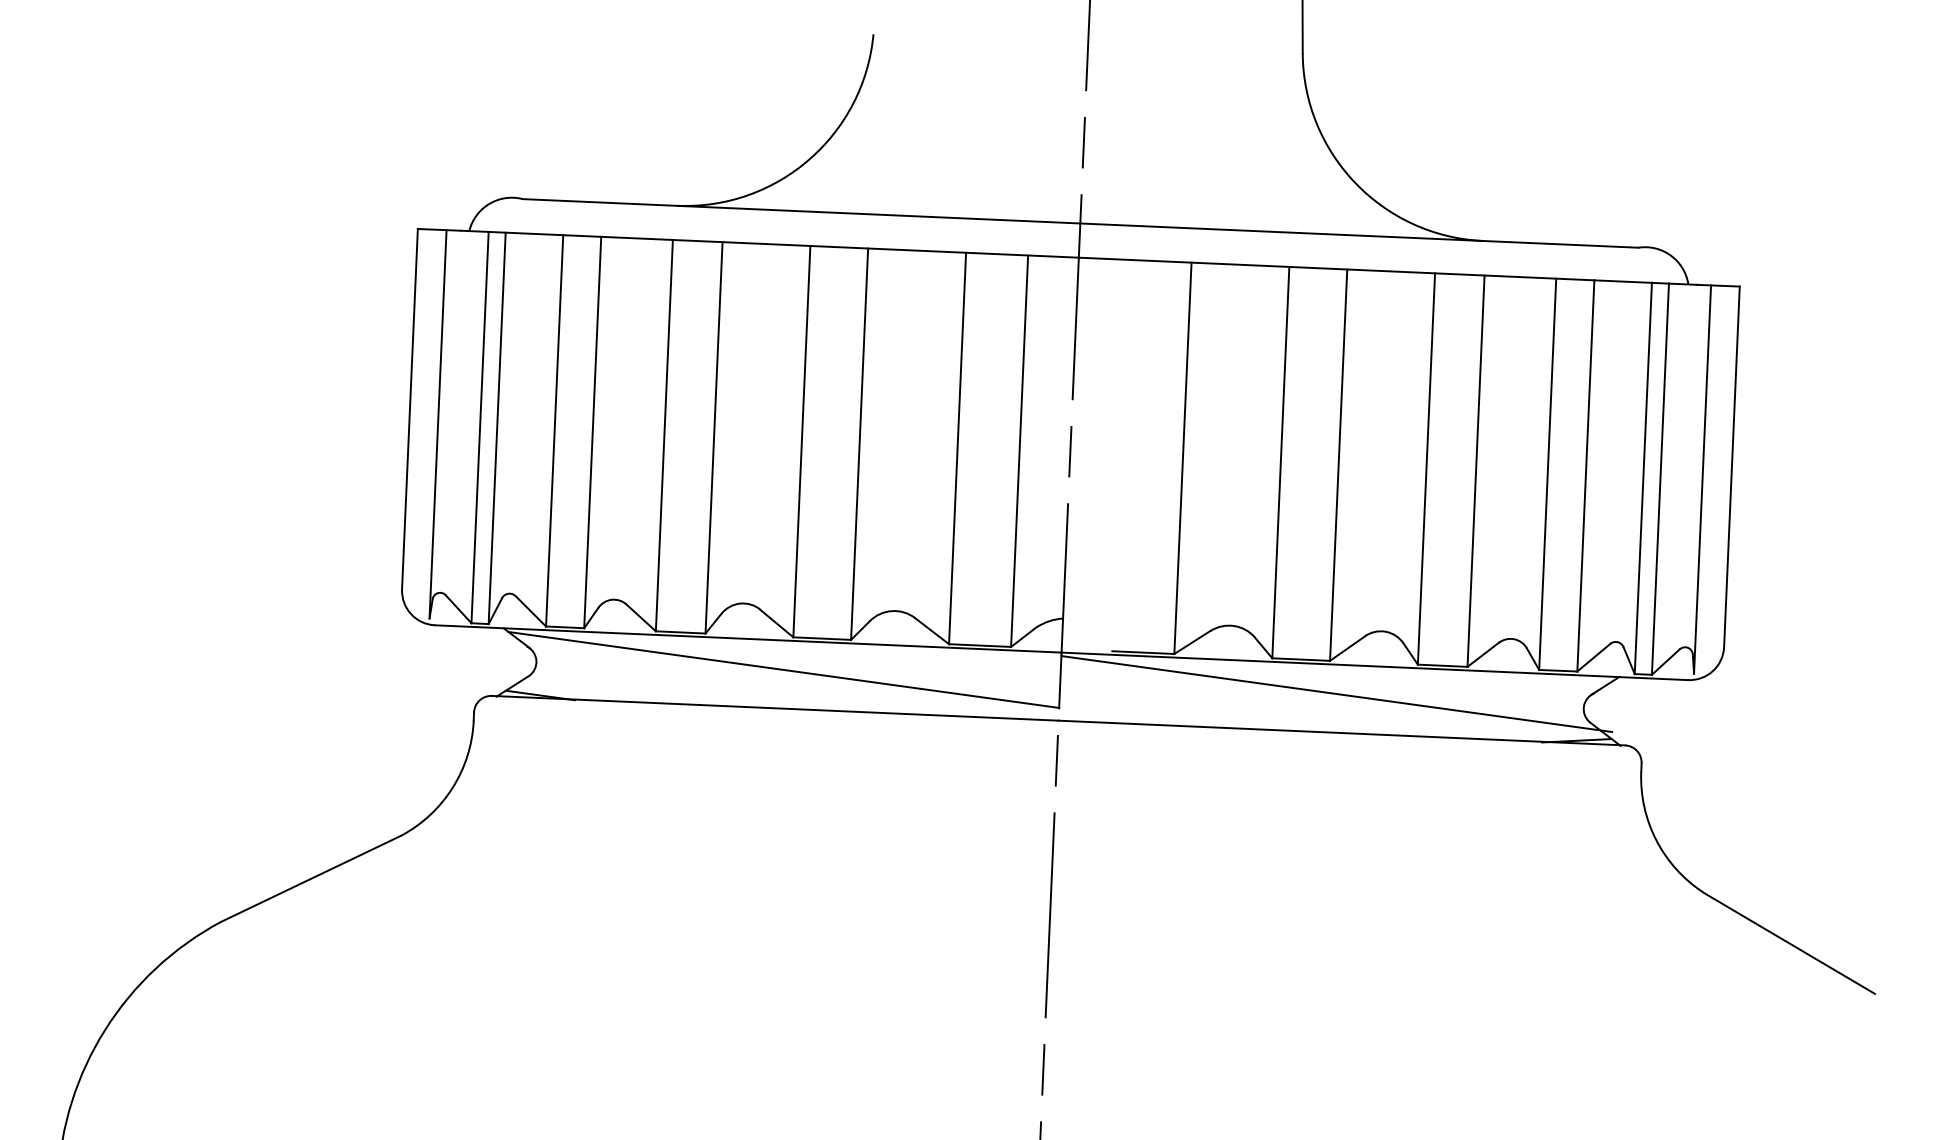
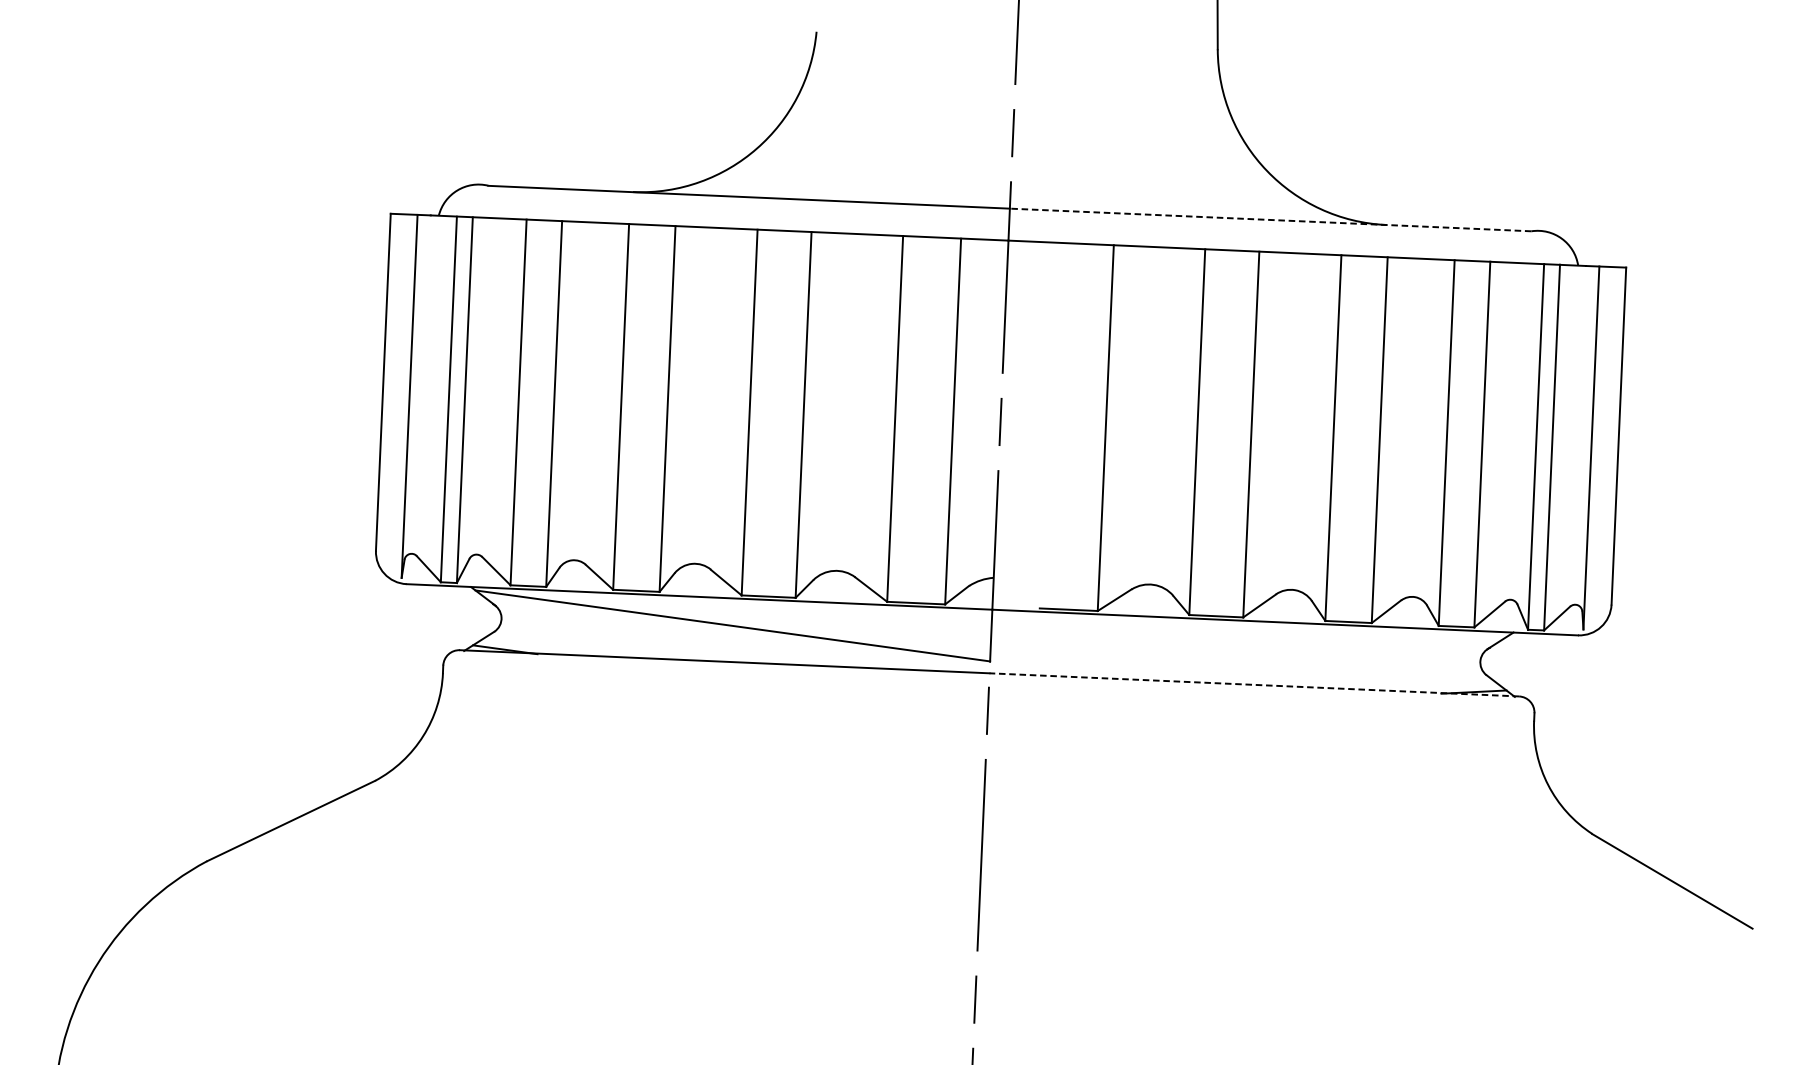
line: (1358, 235) -> (1269, 219), solid -> dashed
line: (1336, 694) -> (1249, 648), removed
line: (1341, 733) -> (1253, 685), solid -> dashed

